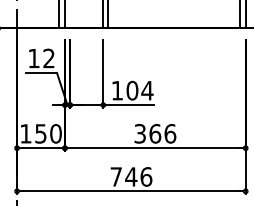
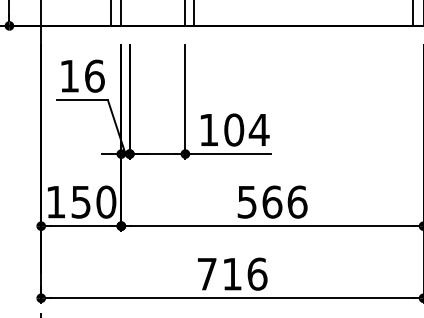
text: (49, 58) -> (95, 76), 12 -> 16
text: (140, 133) -> (247, 201), 366 -> 566
text: (131, 176) -> (232, 273), 746 -> 716

